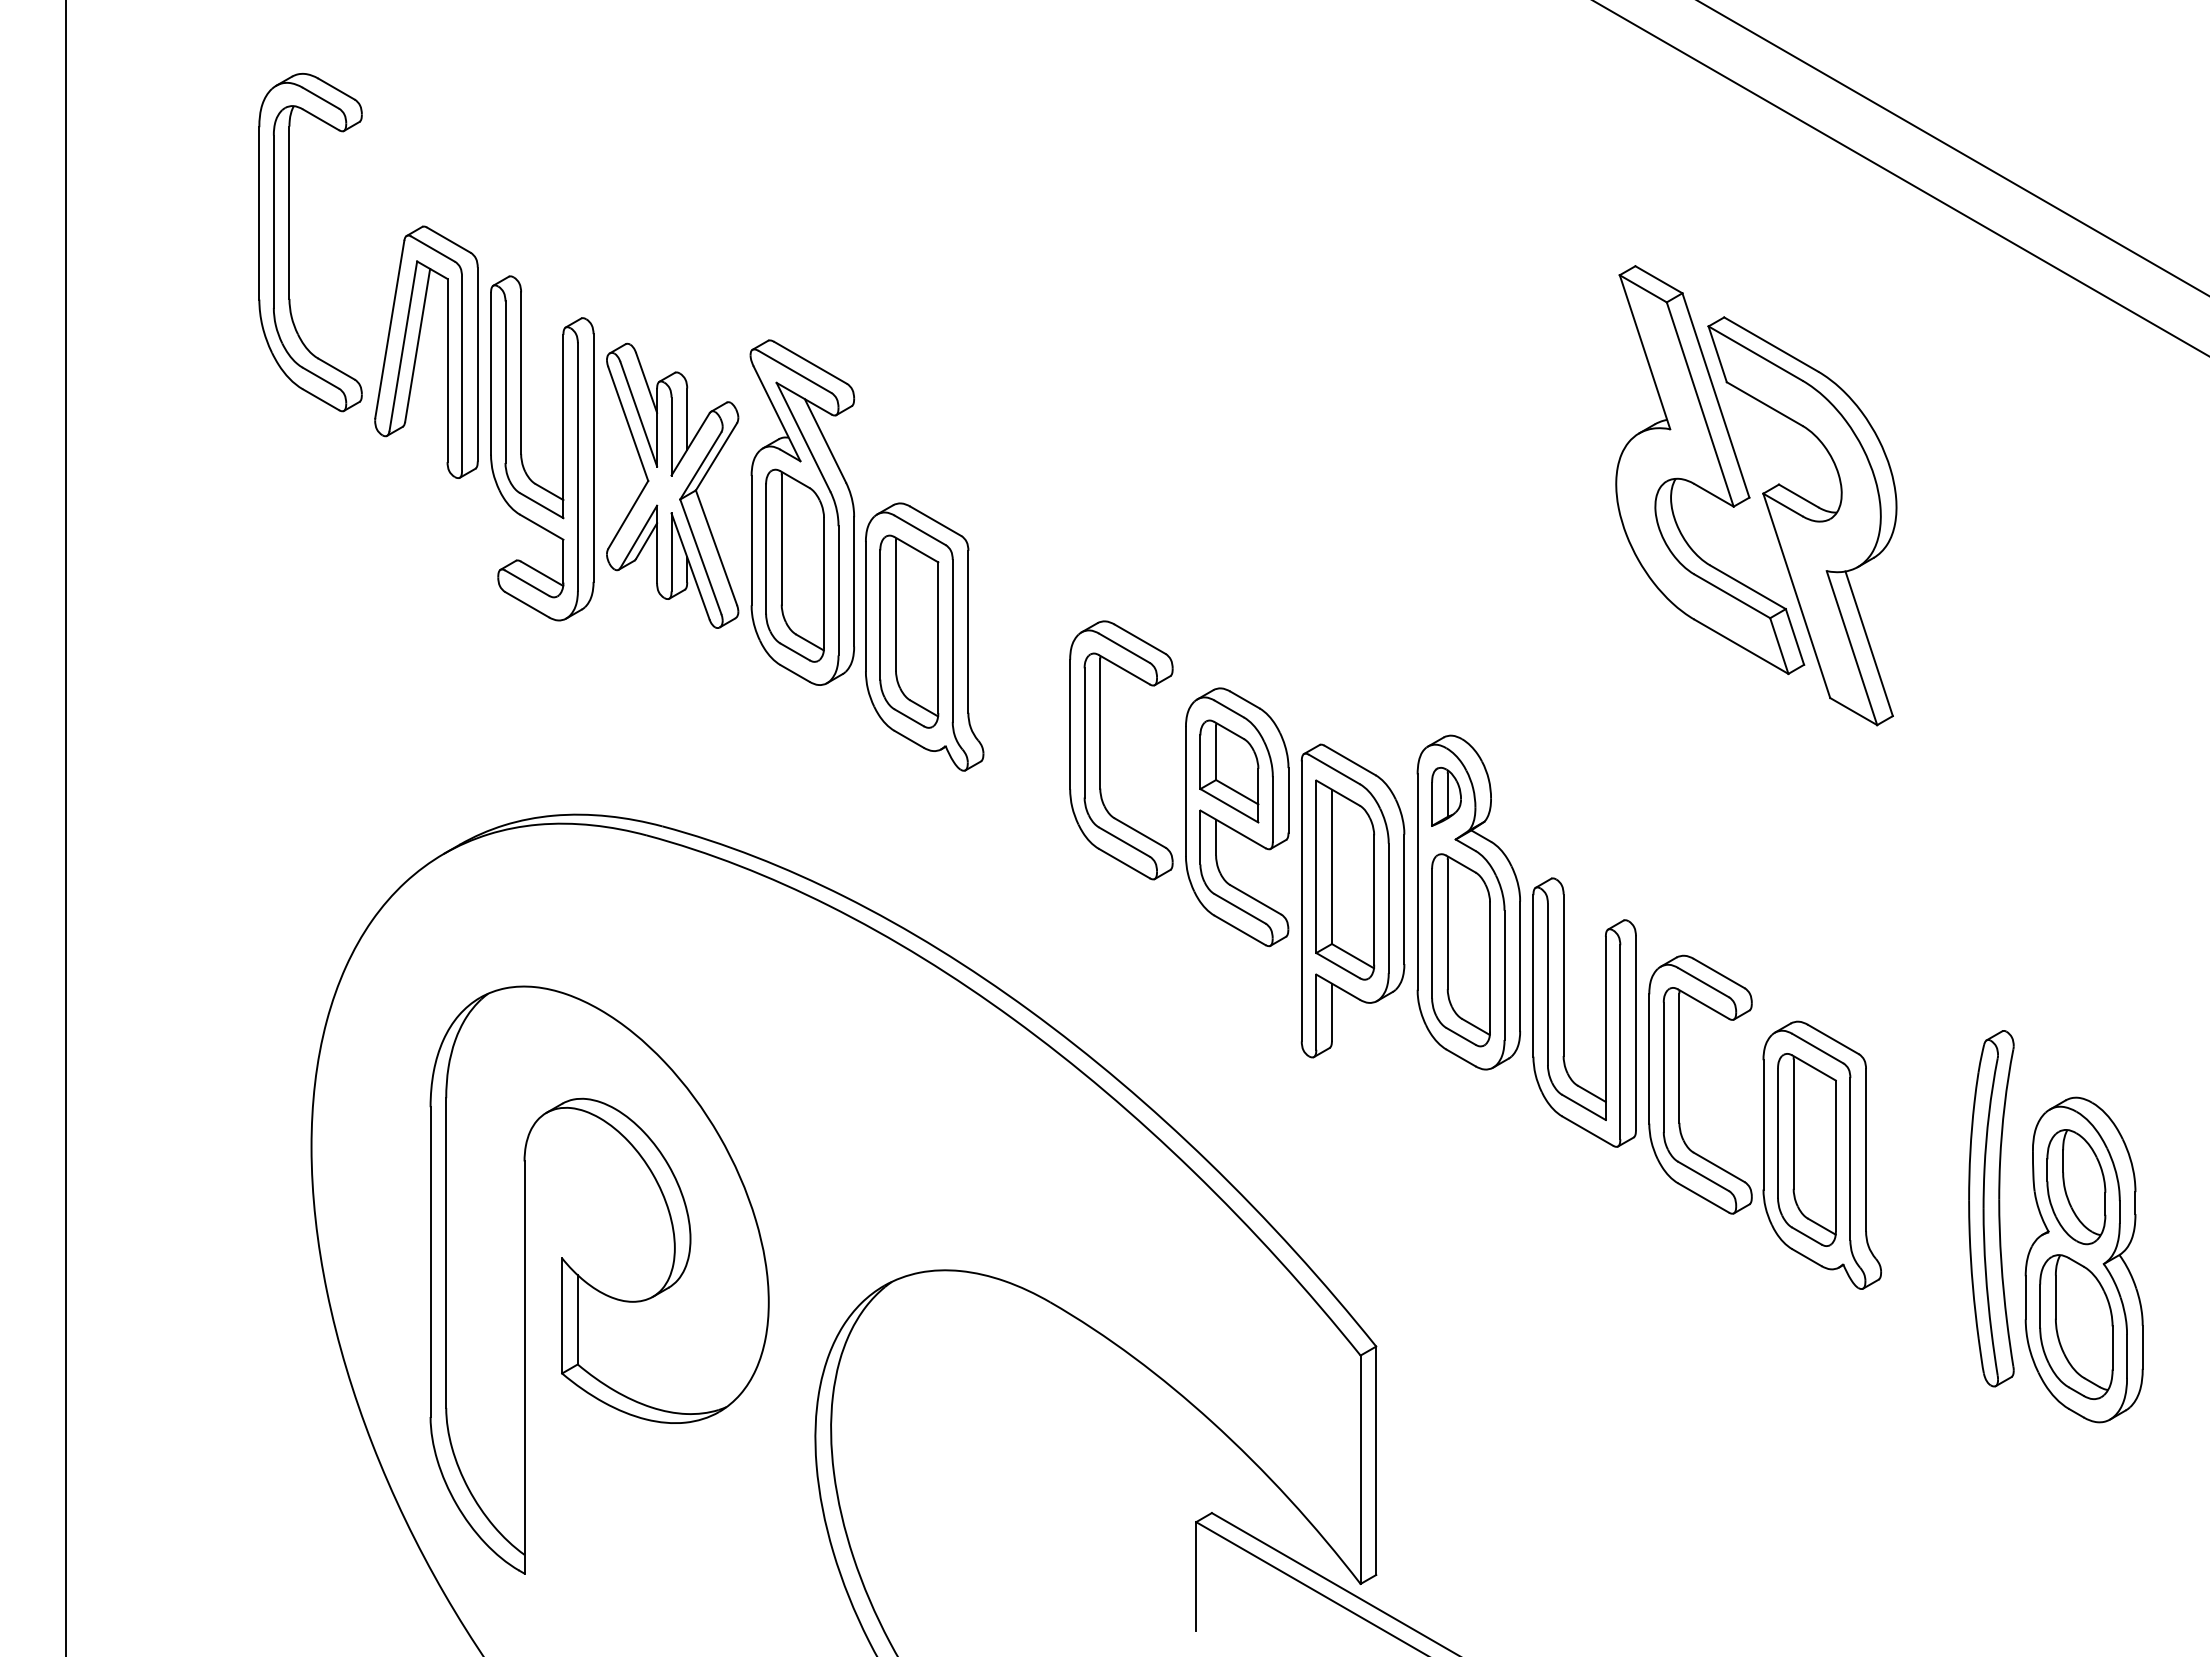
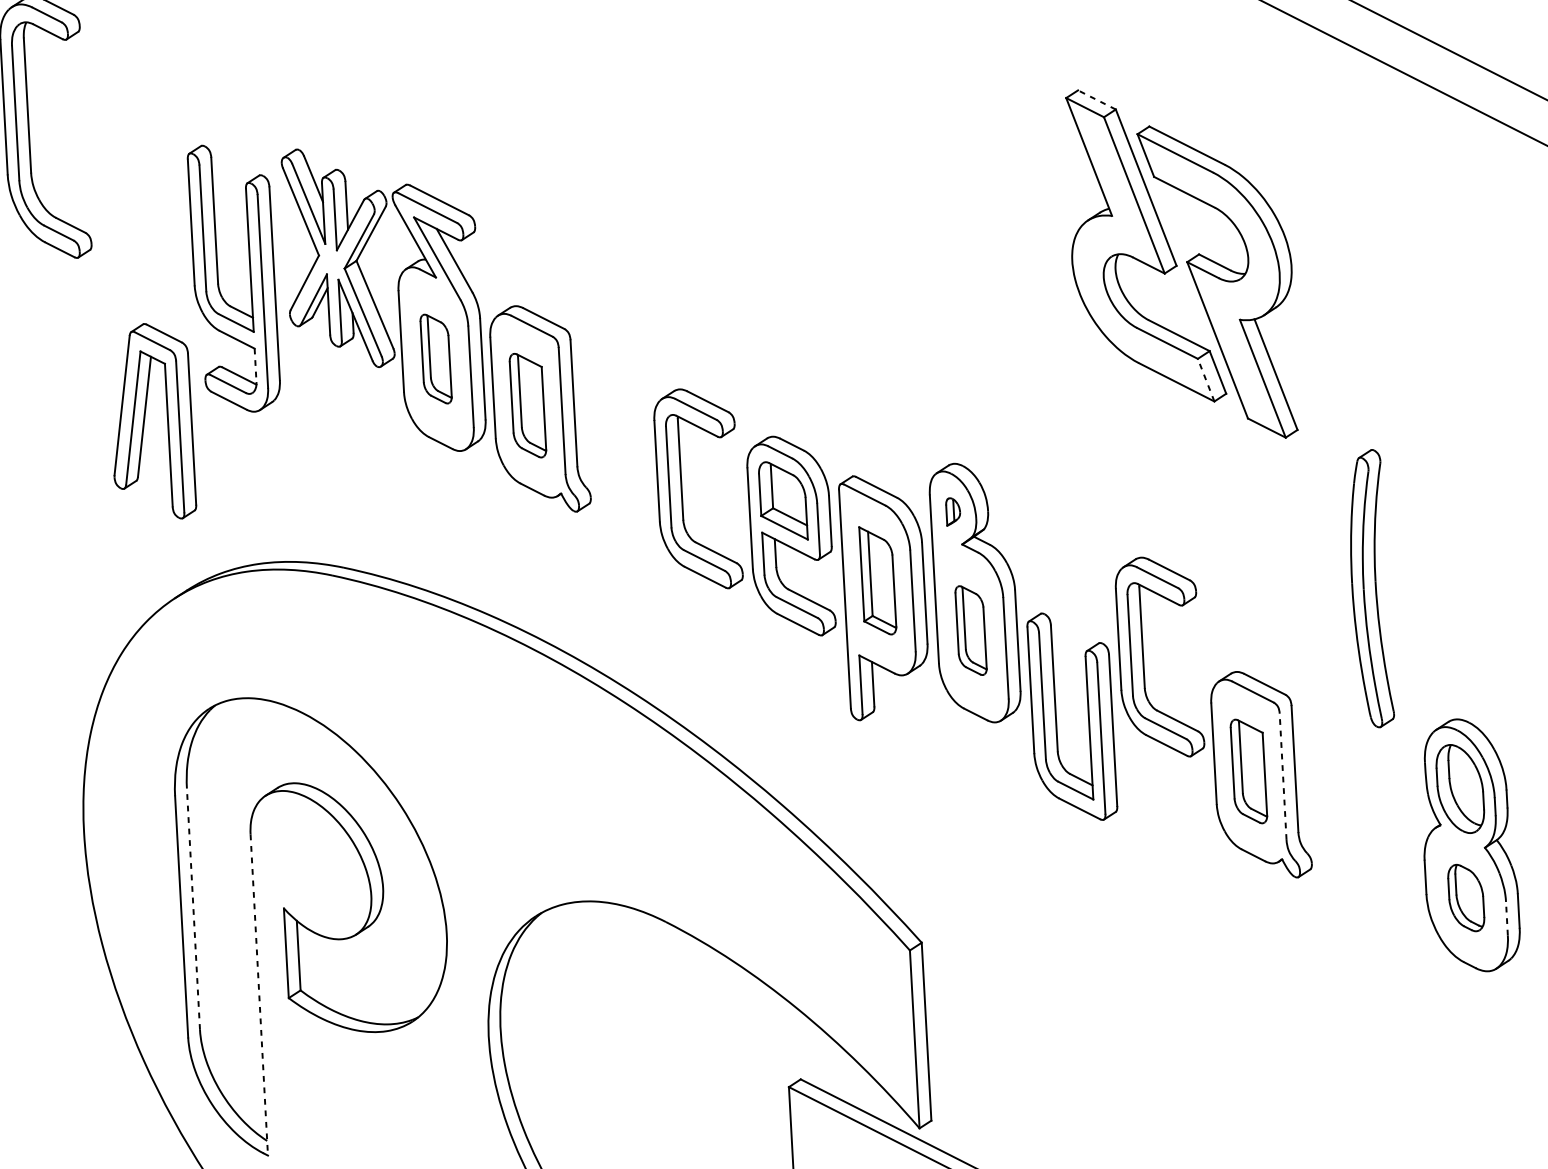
line: (1658, 279) -> (1096, 99), solid -> dashed
part: (418, 348) -> (145, 419), moved
part: (672, 485) -> (338, 258), moved
line: (563, 561) -> (255, 365), solid -> dashed
part: (794, 565) -> (435, 358), size x0.6
part: (909, 631) -> (528, 405), size x0.7
line: (1779, 645) -> (1206, 379), solid -> dashed
part: (1446, 796) -> (953, 511), size x0.6
part: (1345, 879) -> (878, 580), size x0.7
part: (1460, 950) -> (970, 630), size x0.6
part: (1564, 1012) -> (1056, 717), moved
part: (1679, 1084) -> (1143, 658), moved
part: (1806, 1149) -> (1248, 771), size x0.7
line: (1850, 1159) -> (1283, 777), solid -> dashed
part: (1991, 1208) -> (1369, 588), moved
line: (446, 1253) -> (193, 909), solid -> dashed
part: (2076, 1326) -> (1466, 897), size x0.6
line: (2127, 1356) -> (1507, 918), solid -> dashed
line: (524, 1368) -> (259, 995), solid -> dashed

